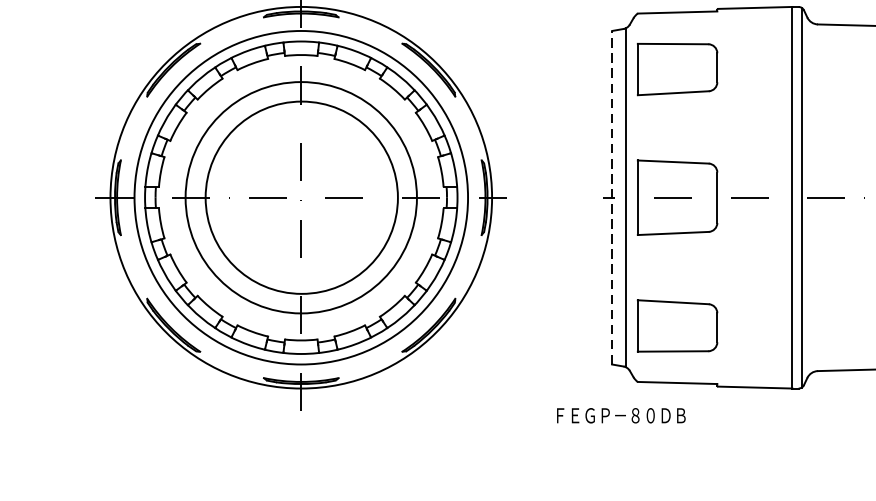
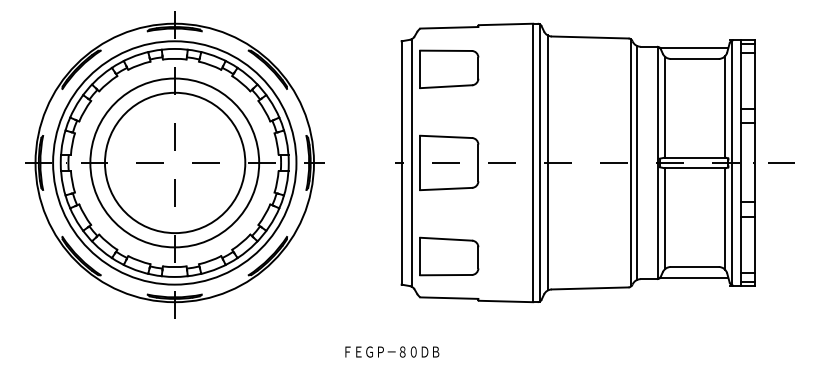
line: (611, 197) -> (401, 162), dashed -> solid
line: (812, 197) -> (547, 162), added
text: (621, 415) -> (392, 351), moved

